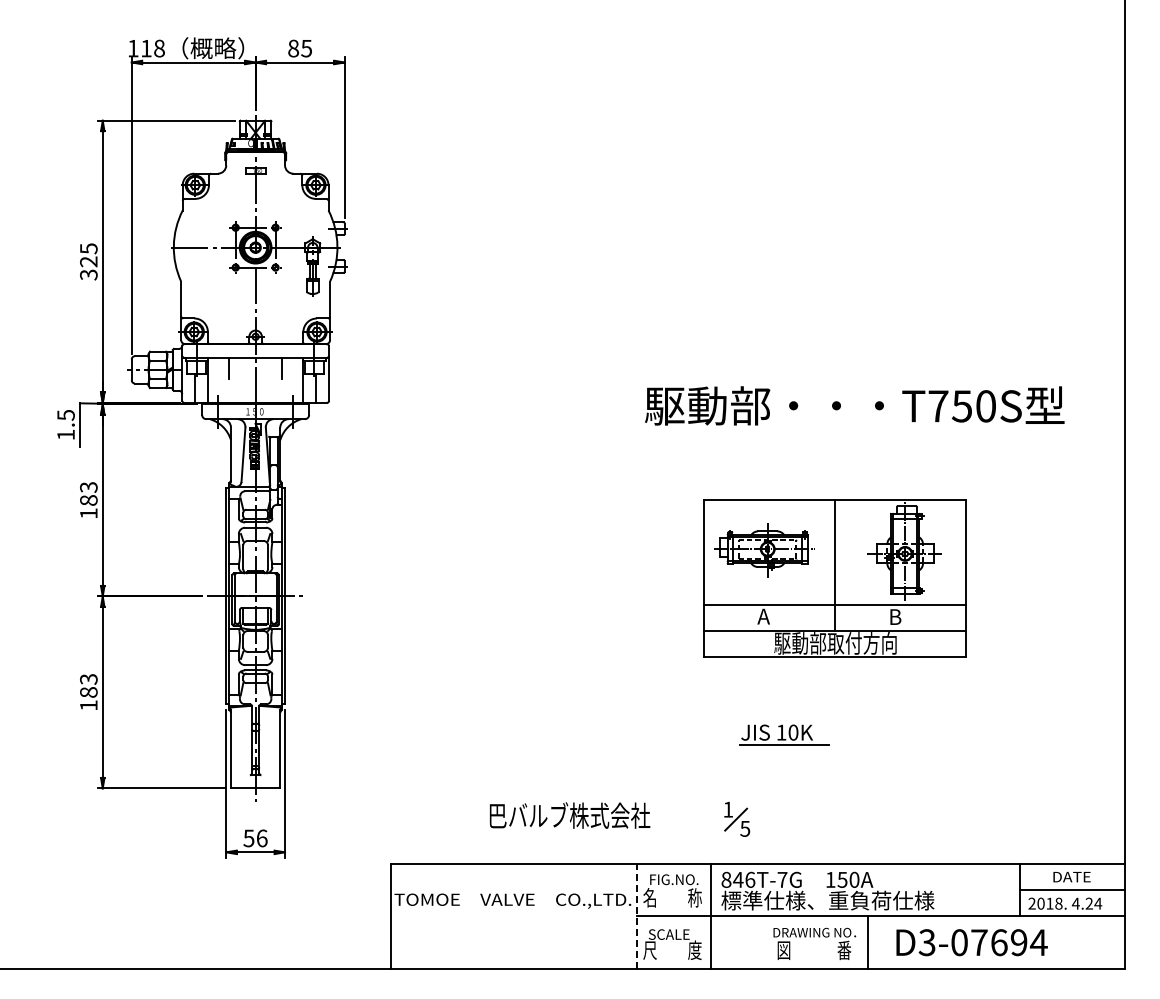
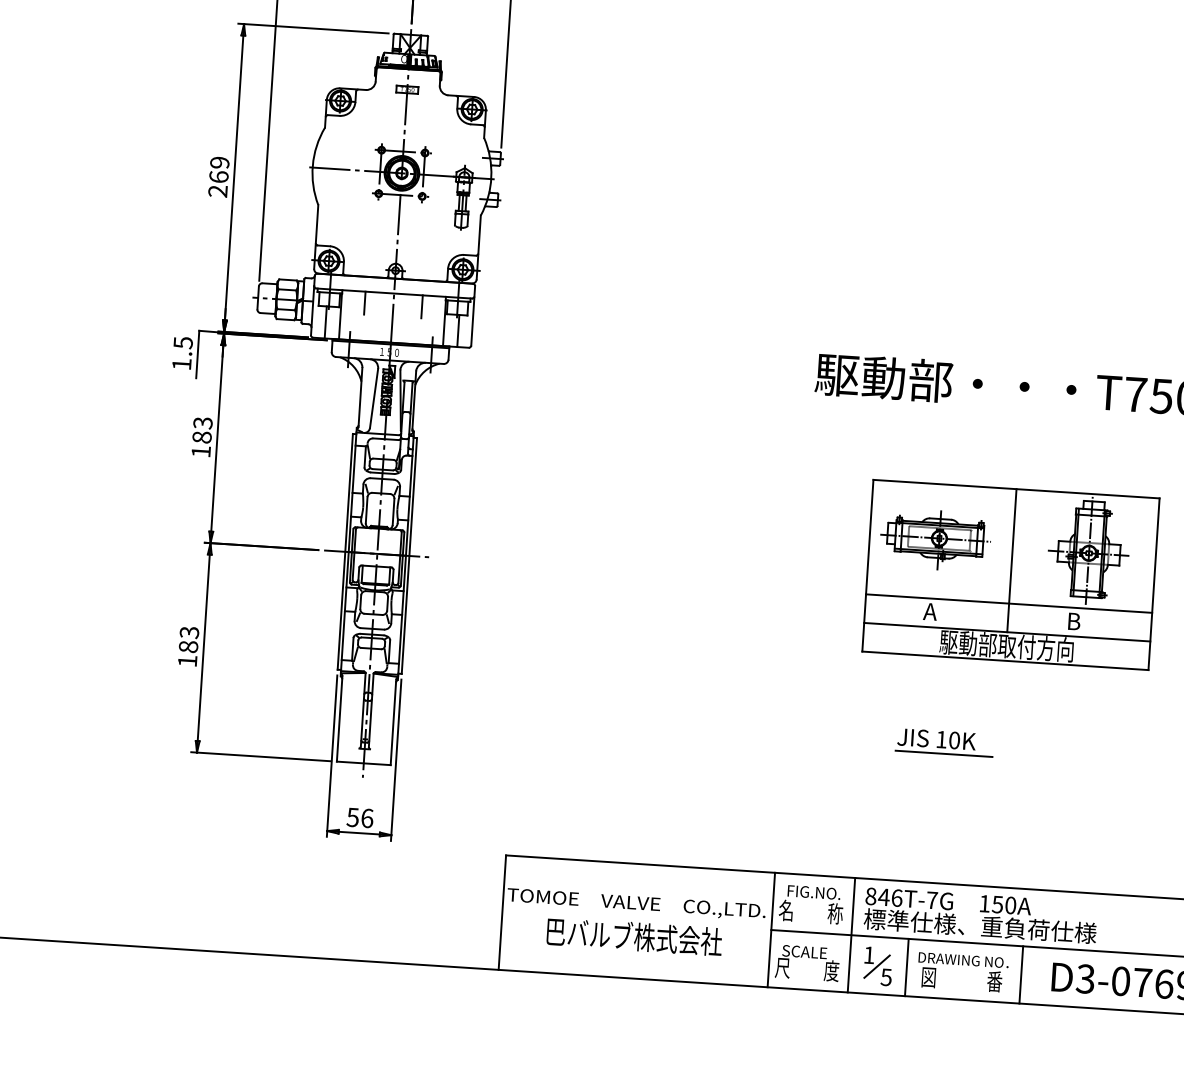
text: (88, 261) -> (218, 176), 325 -> 269
text: (570, 815) -> (635, 936), moved
part: (737, 819) -> (878, 966), moved
line: (637, 915) -> (771, 928), dashed -> solid
line: (763, 942) -> (907, 967), added

